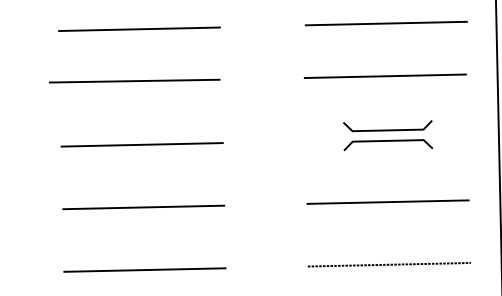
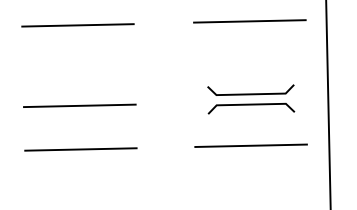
line: (384, 76) -> (248, 58), removed
line: (134, 81) -> (74, 61), removed
part: (387, 135) -> (250, 99), size x1.4
line: (388, 264) -> (251, 189), removed
line: (144, 270) -> (81, 193), removed

